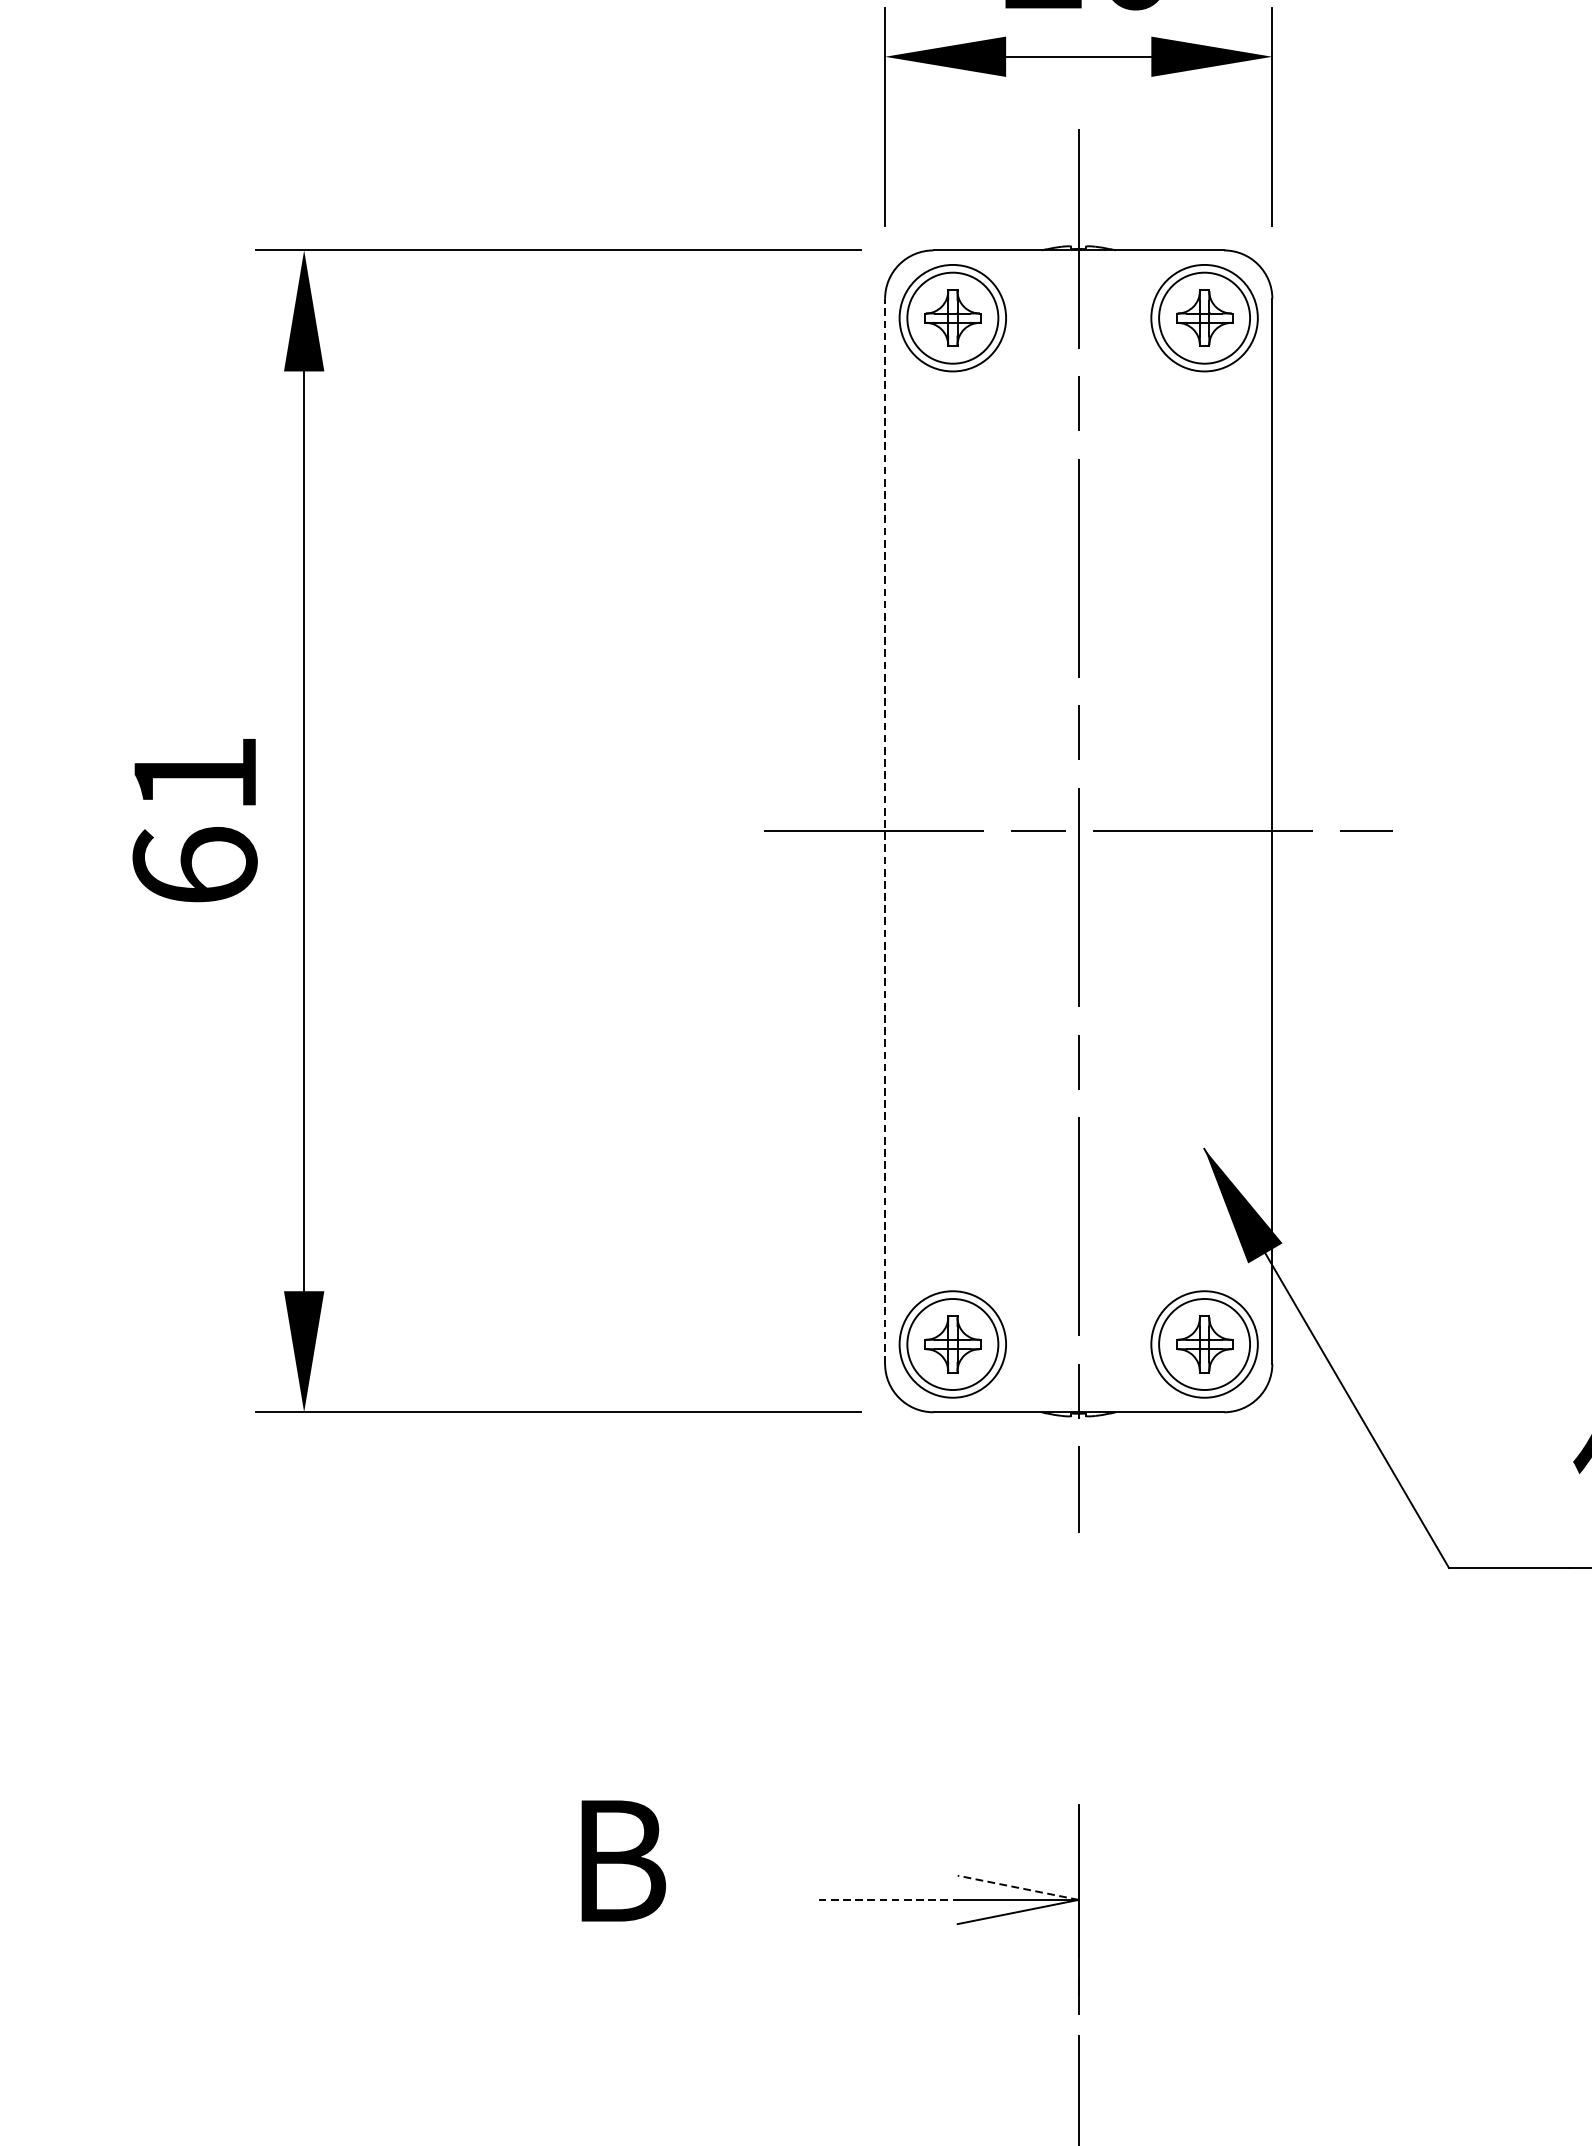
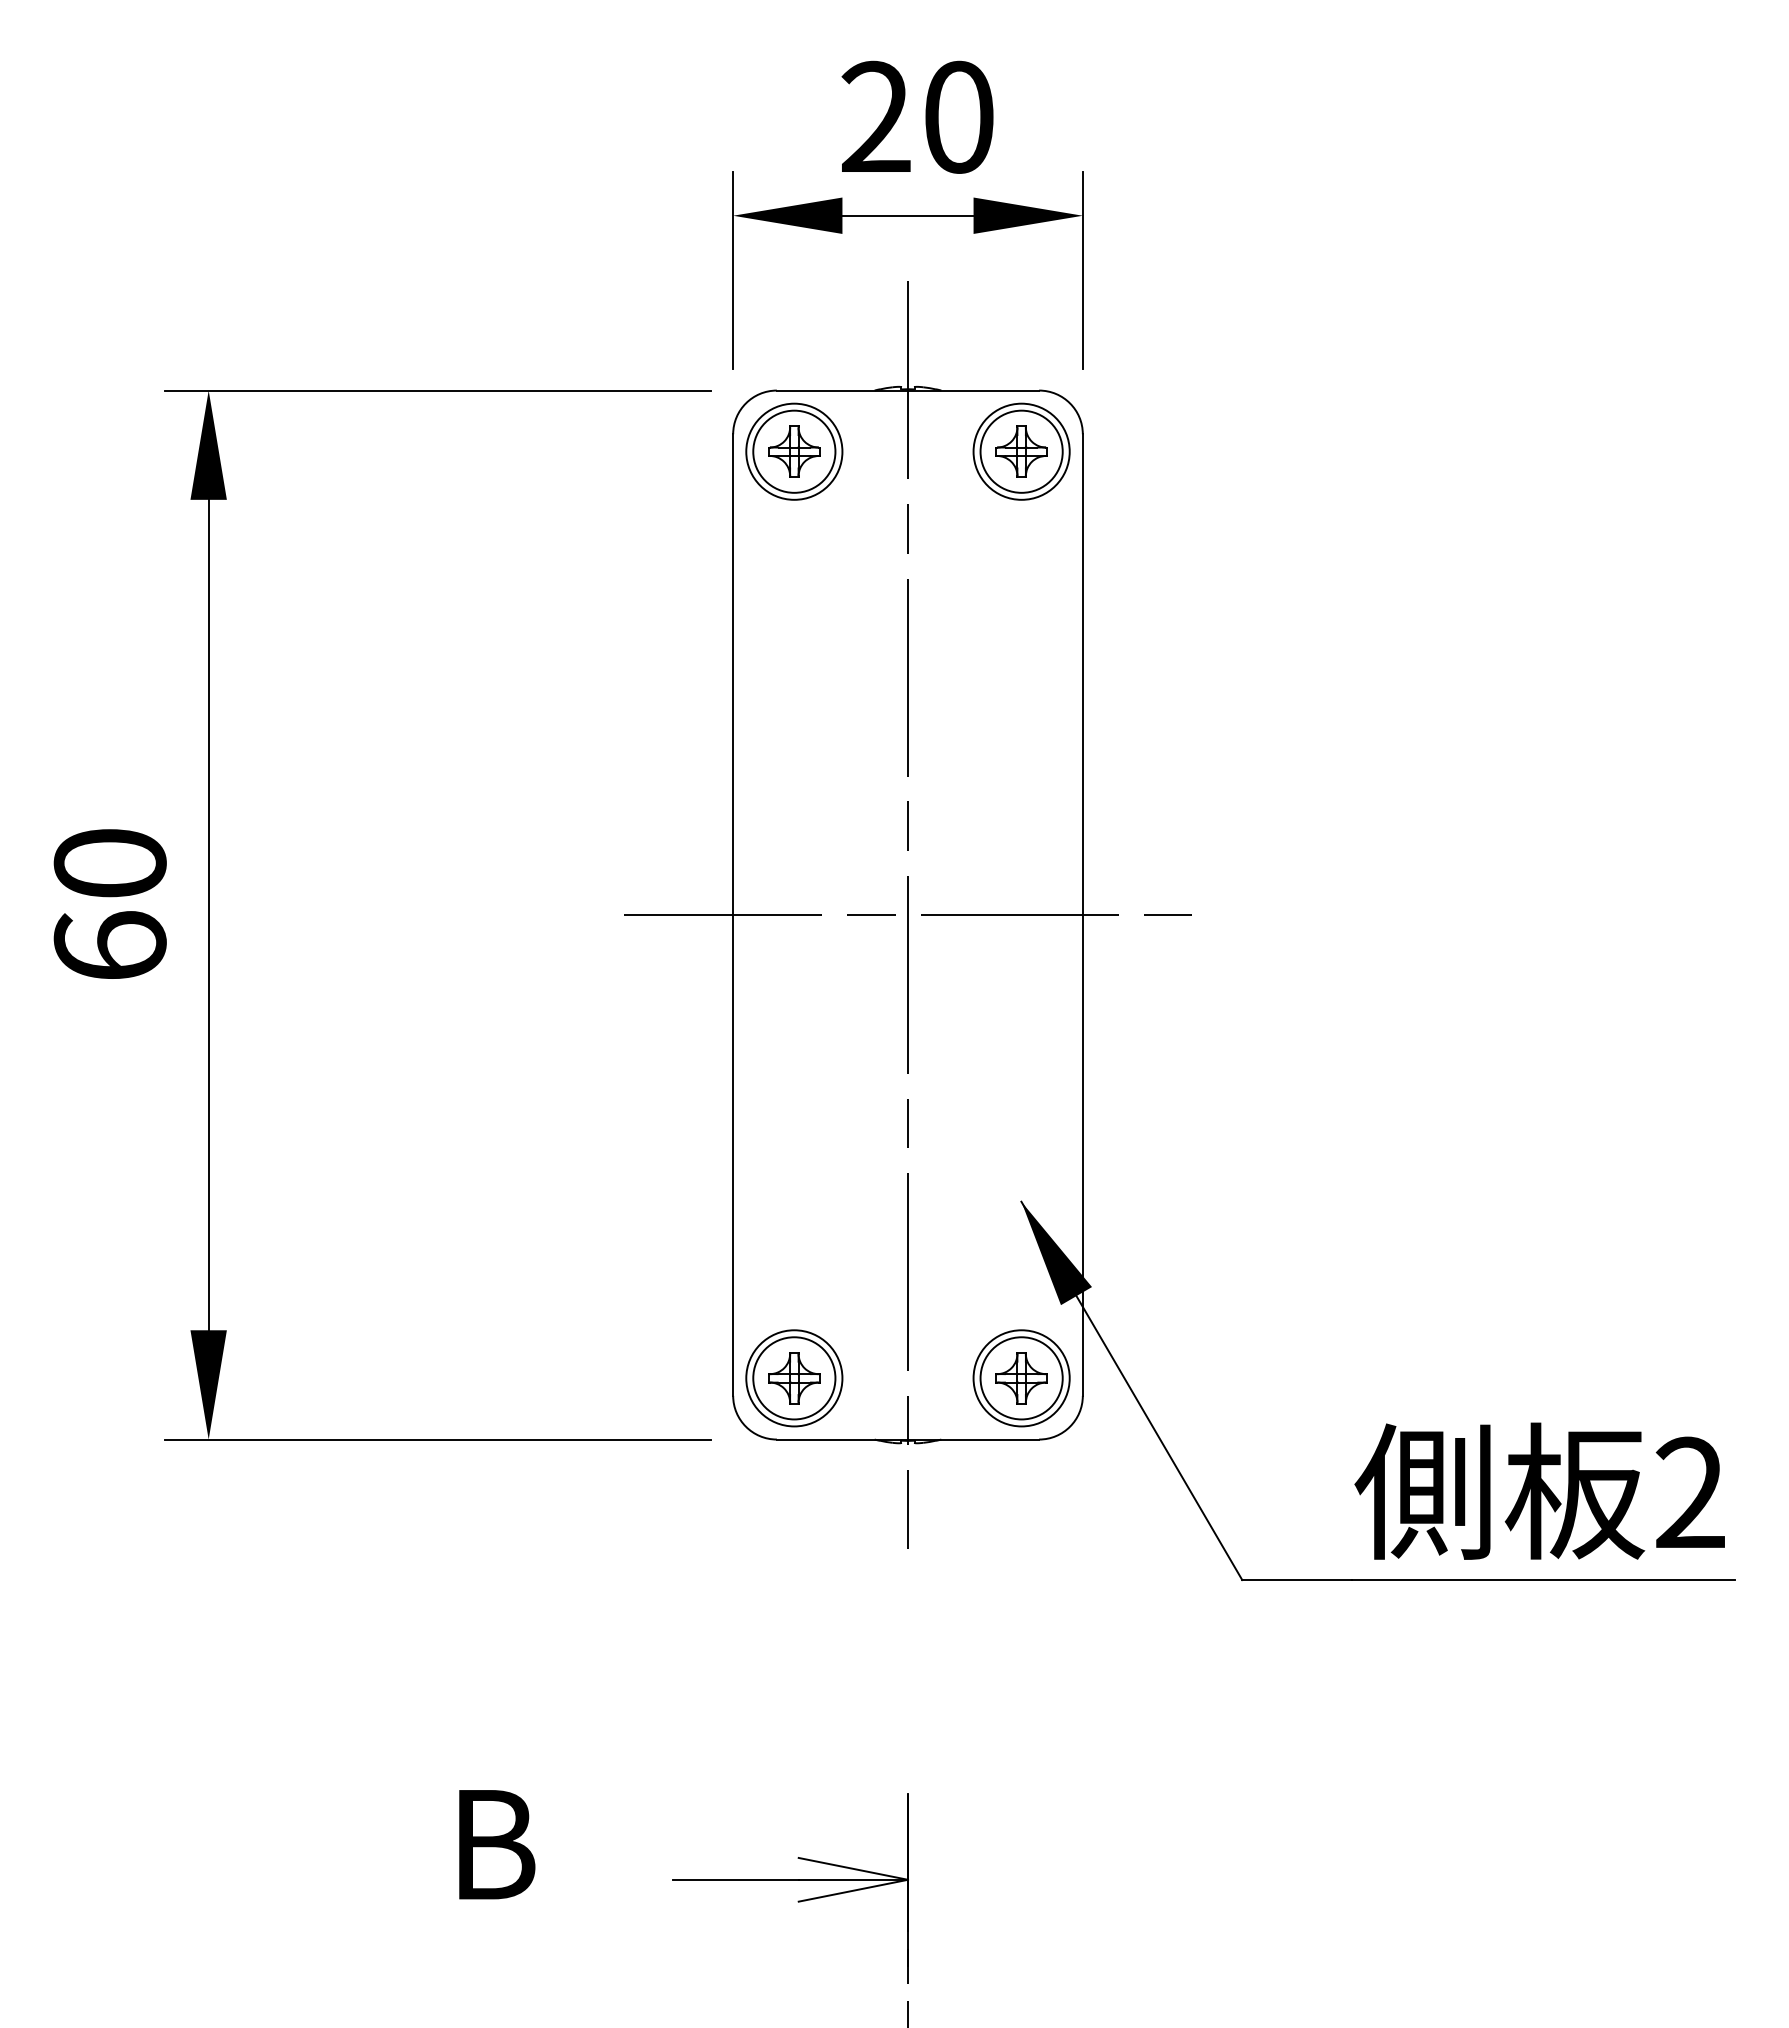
text: (194, 774) -> (109, 863), 61 -> 60
line: (885, 831) -> (733, 915), dashed -> solid
line: (1018, 1887) -> (853, 1868), dashed -> solid
line: (887, 1899) -> (735, 1879), dashed -> solid

